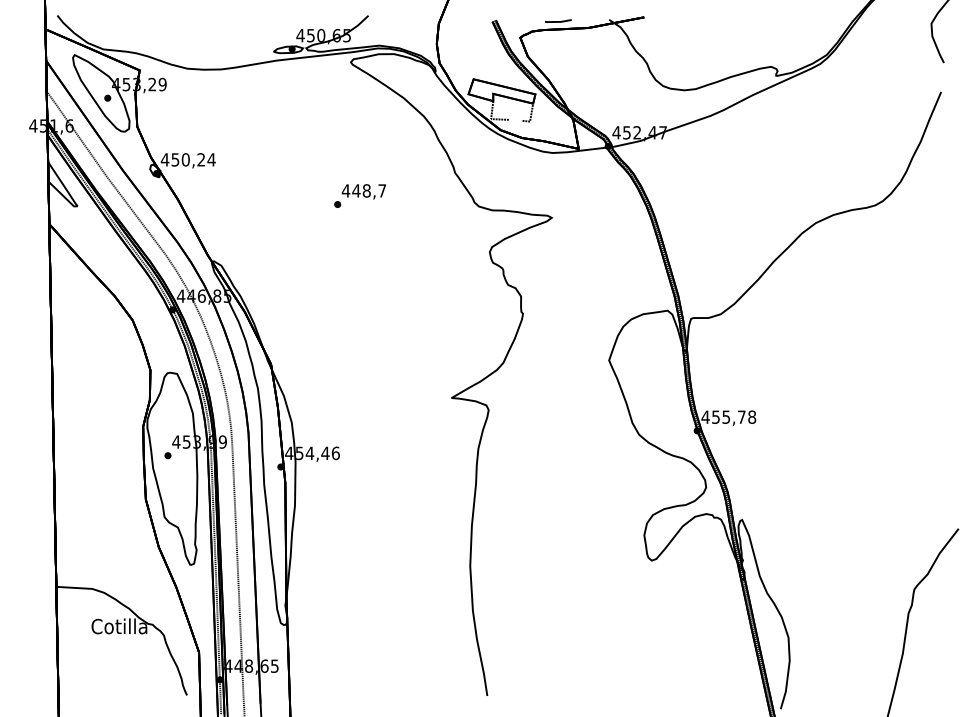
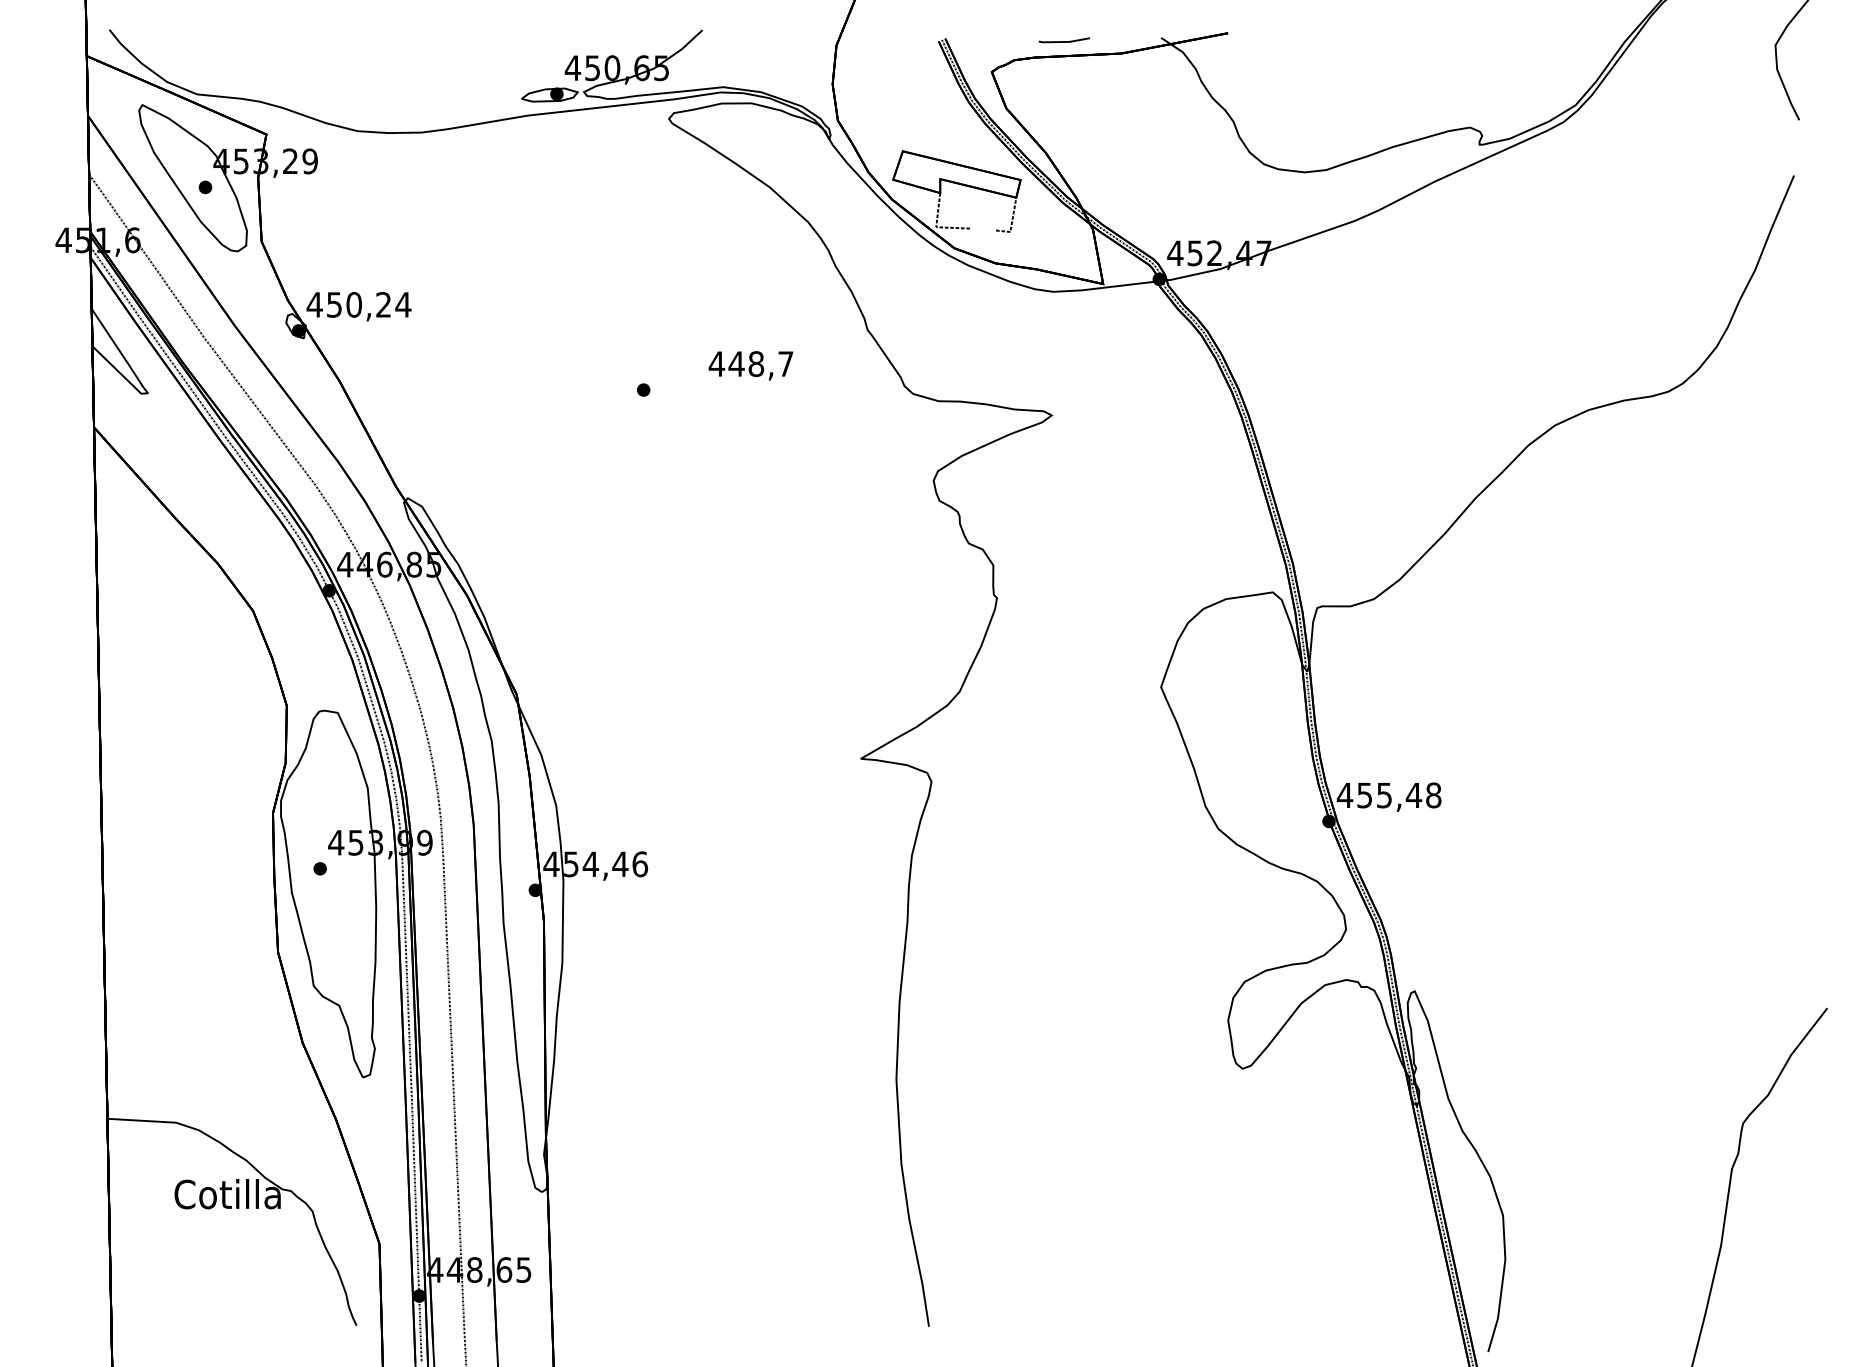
text: (363, 191) -> (750, 365), moved
text: (741, 416) -> (1413, 794), 455,78 -> 455,48

